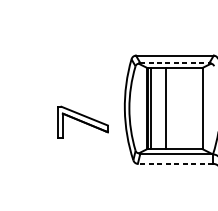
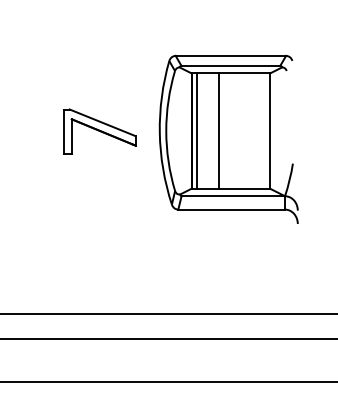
line: (175, 62) -> (231, 65), dashed -> solid
part: (82, 122) -> (99, 131), moved
line: (175, 163) -> (231, 209), dashed -> solid

